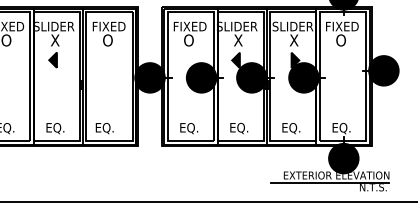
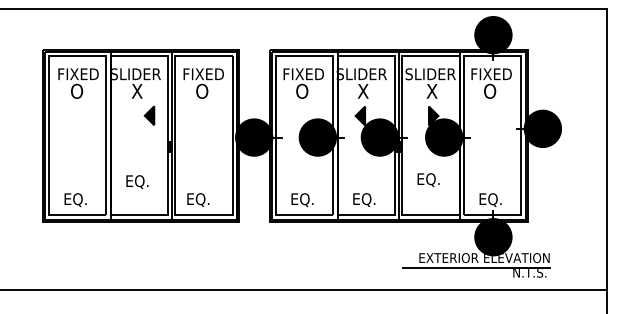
part: (53, 60) -> (149, 115), moved
text: (55, 128) -> (137, 181), moved
text: (291, 128) -> (428, 179), moved

